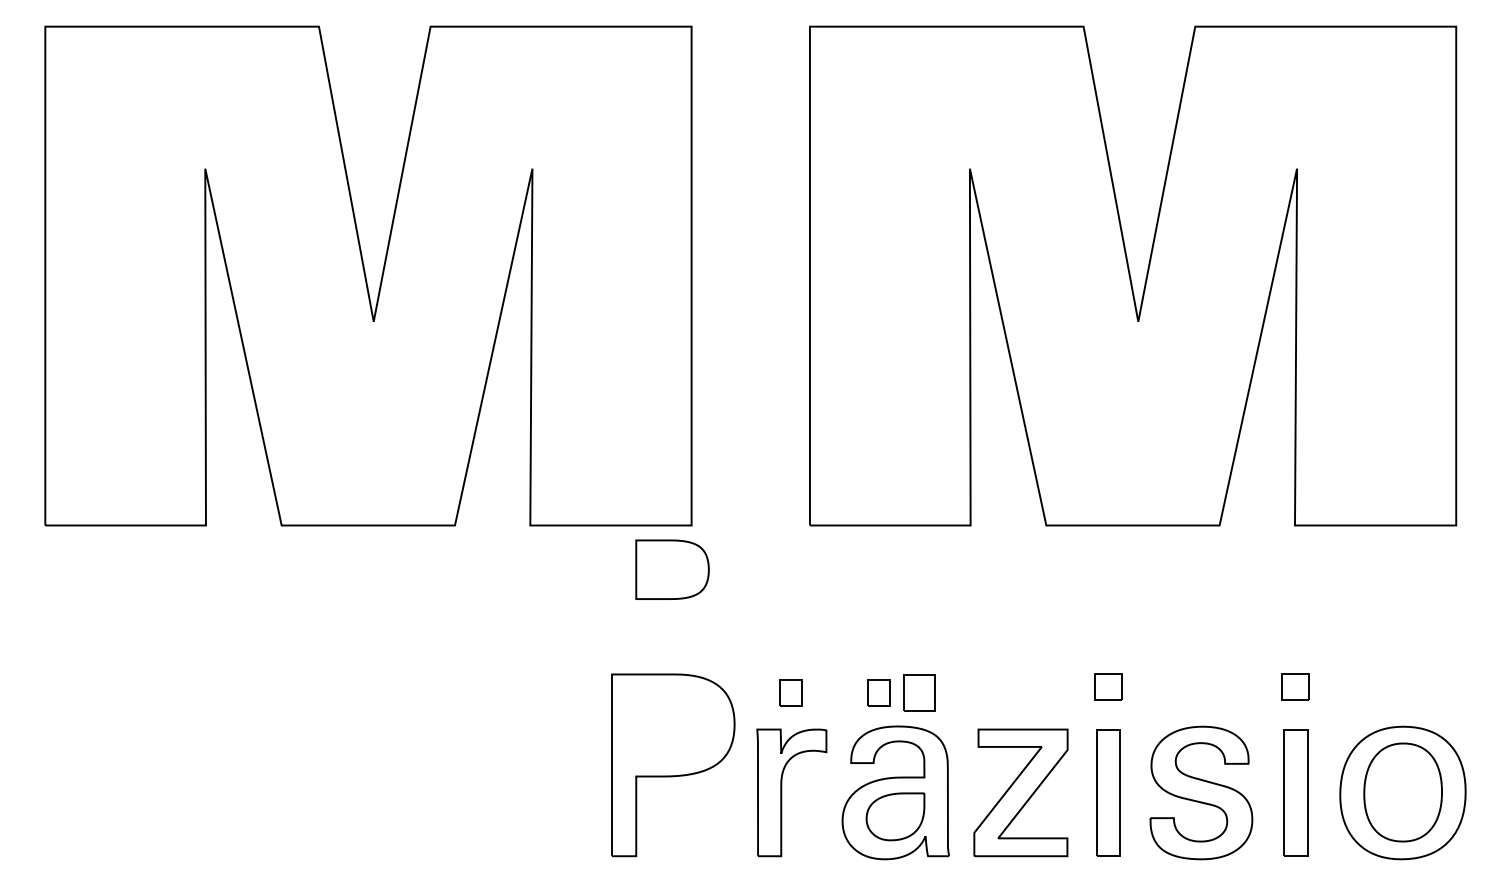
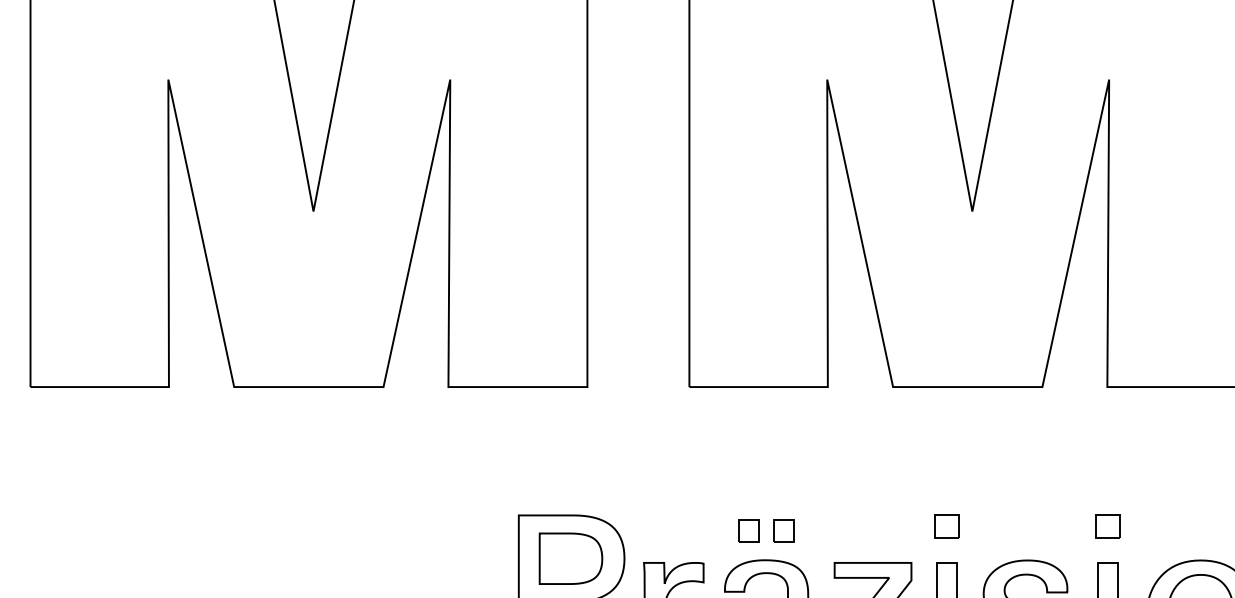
part: (672, 569) -> (570, 558), moved
part: (790, 692) -> (672, 530), removed
part: (919, 692) -> (783, 530), size x0.71

